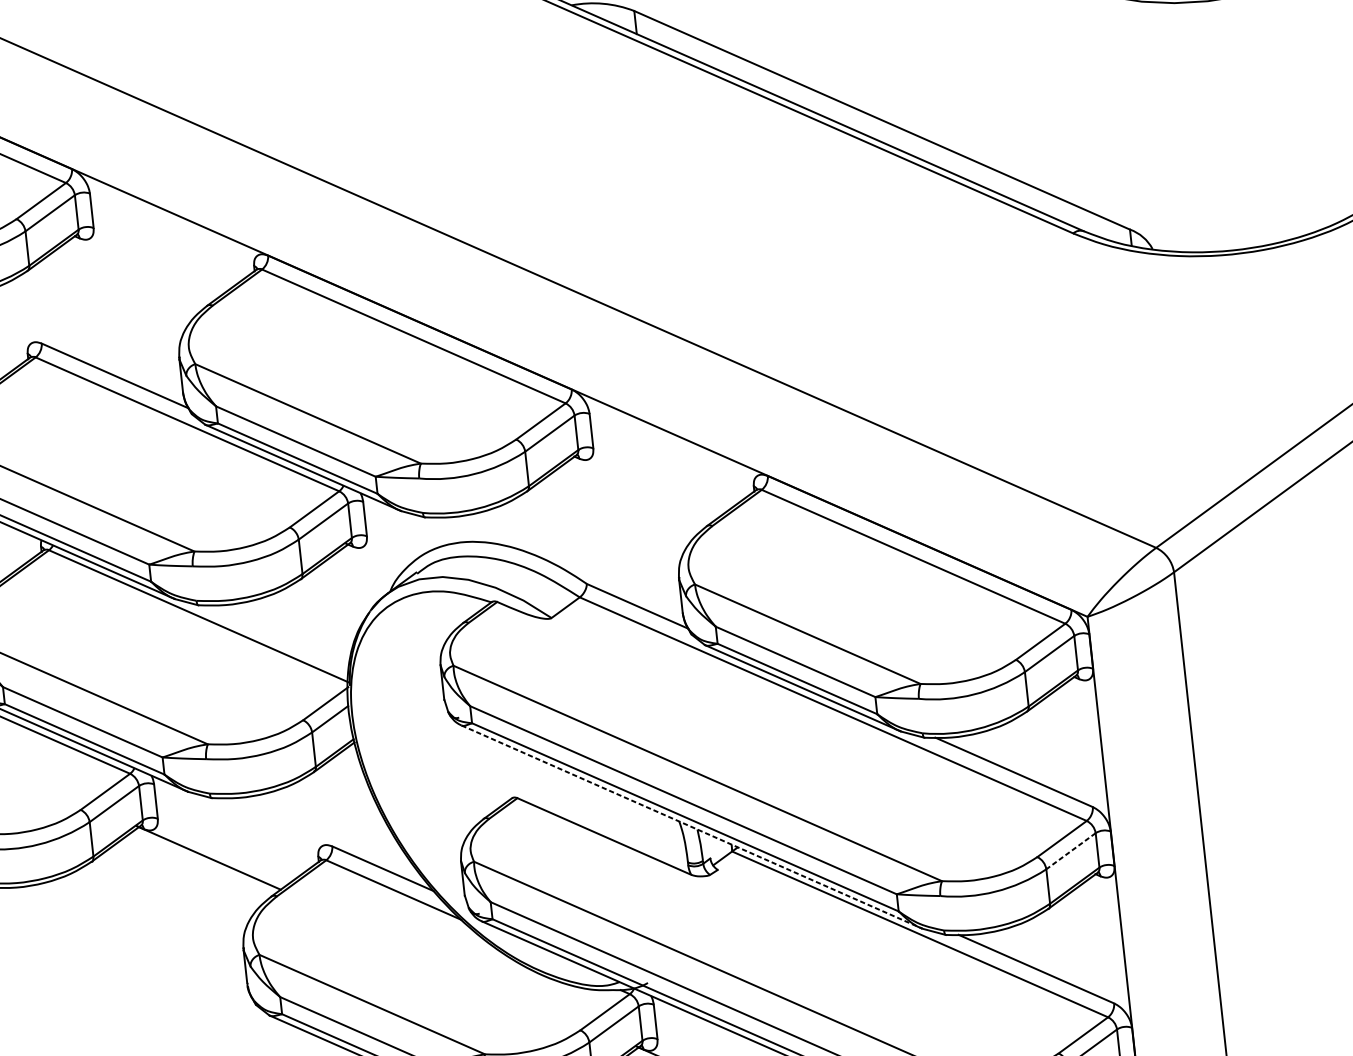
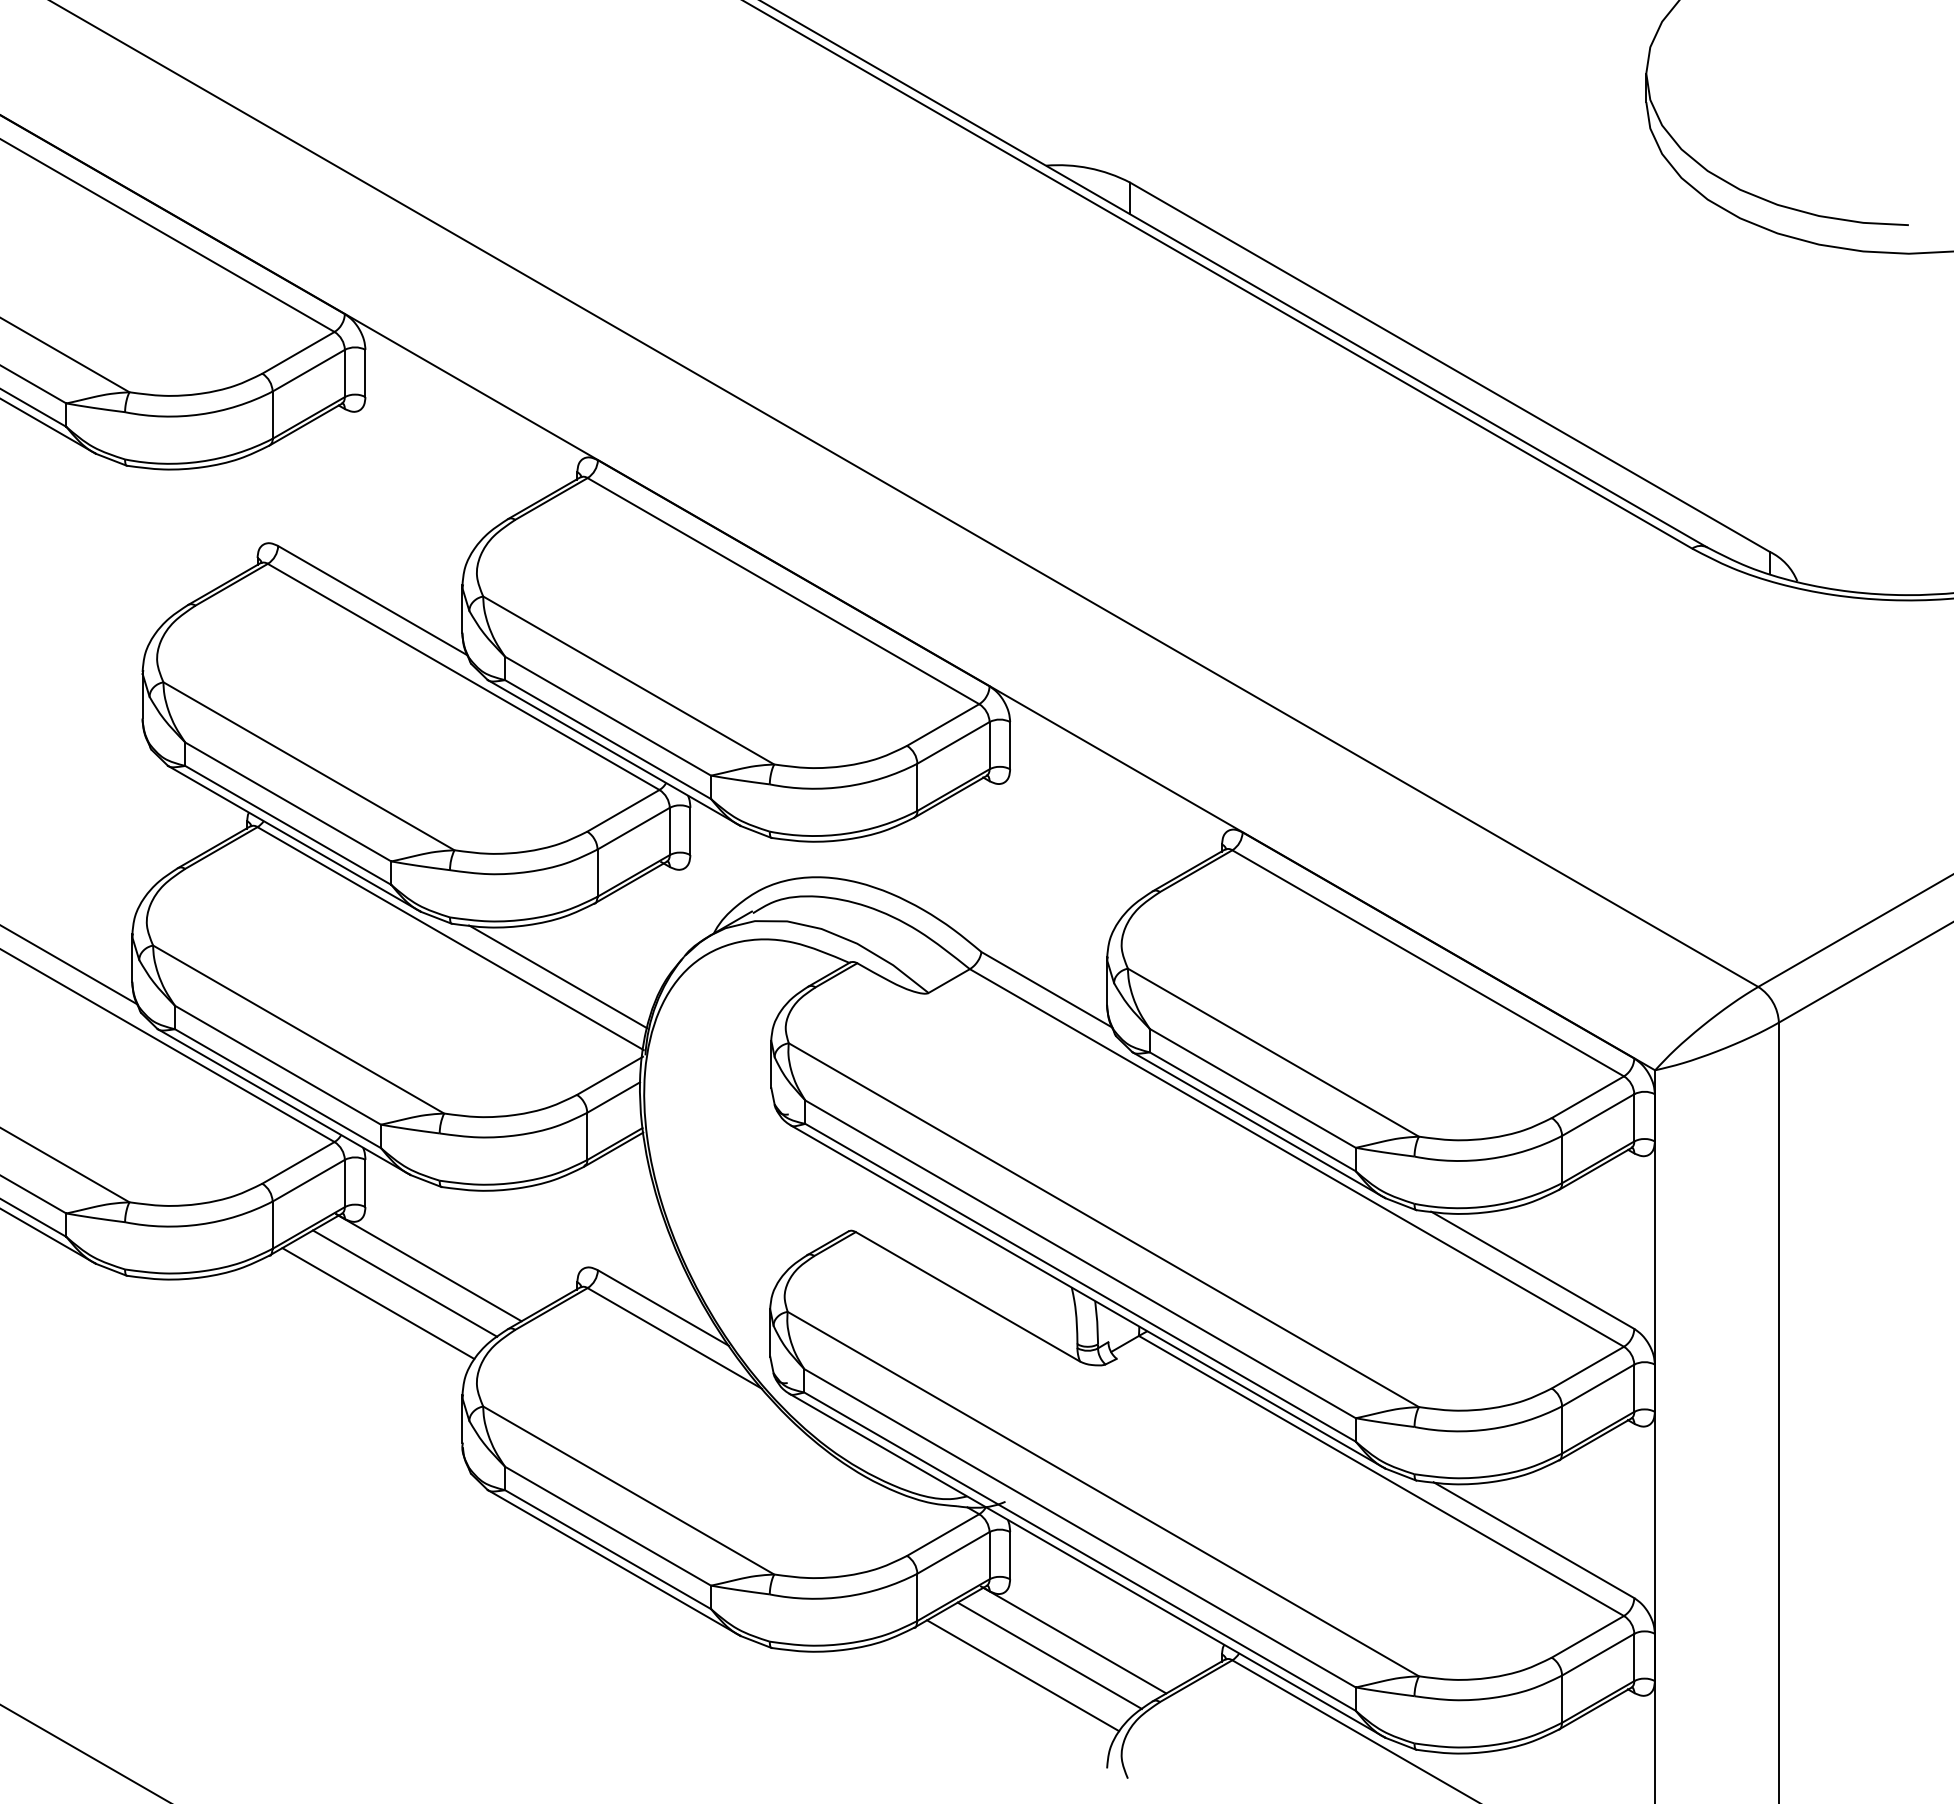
line: (280, 635) -> (558, 976), added
line: (692, 827) -> (1088, 1297), dashed -> solid
line: (1071, 851) -> (1598, 1385), dashed -> solid
line: (193, 871) -> (405, 1283), added
line: (174, 888) -> (378, 1303), added

